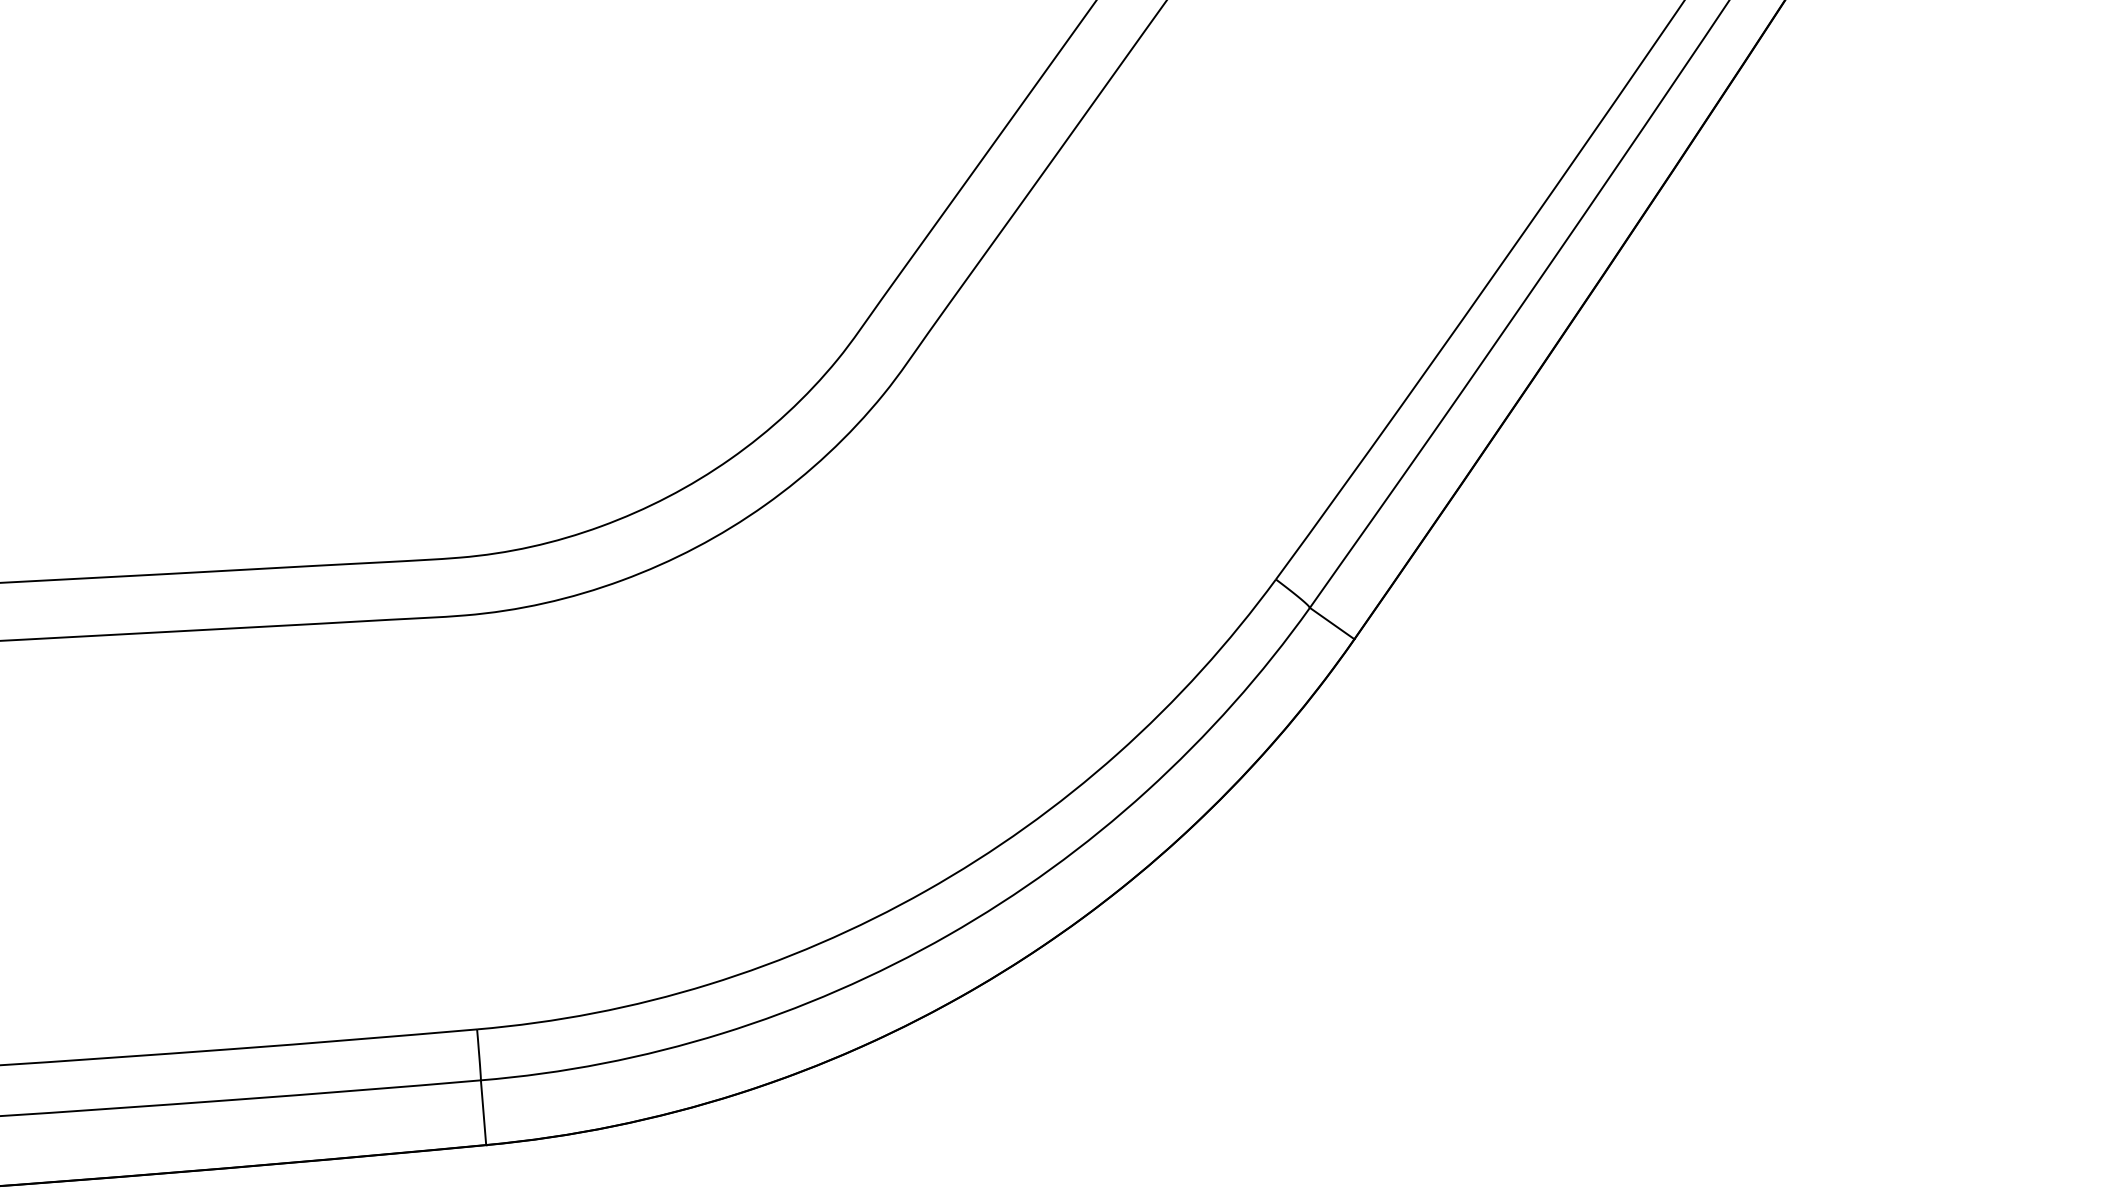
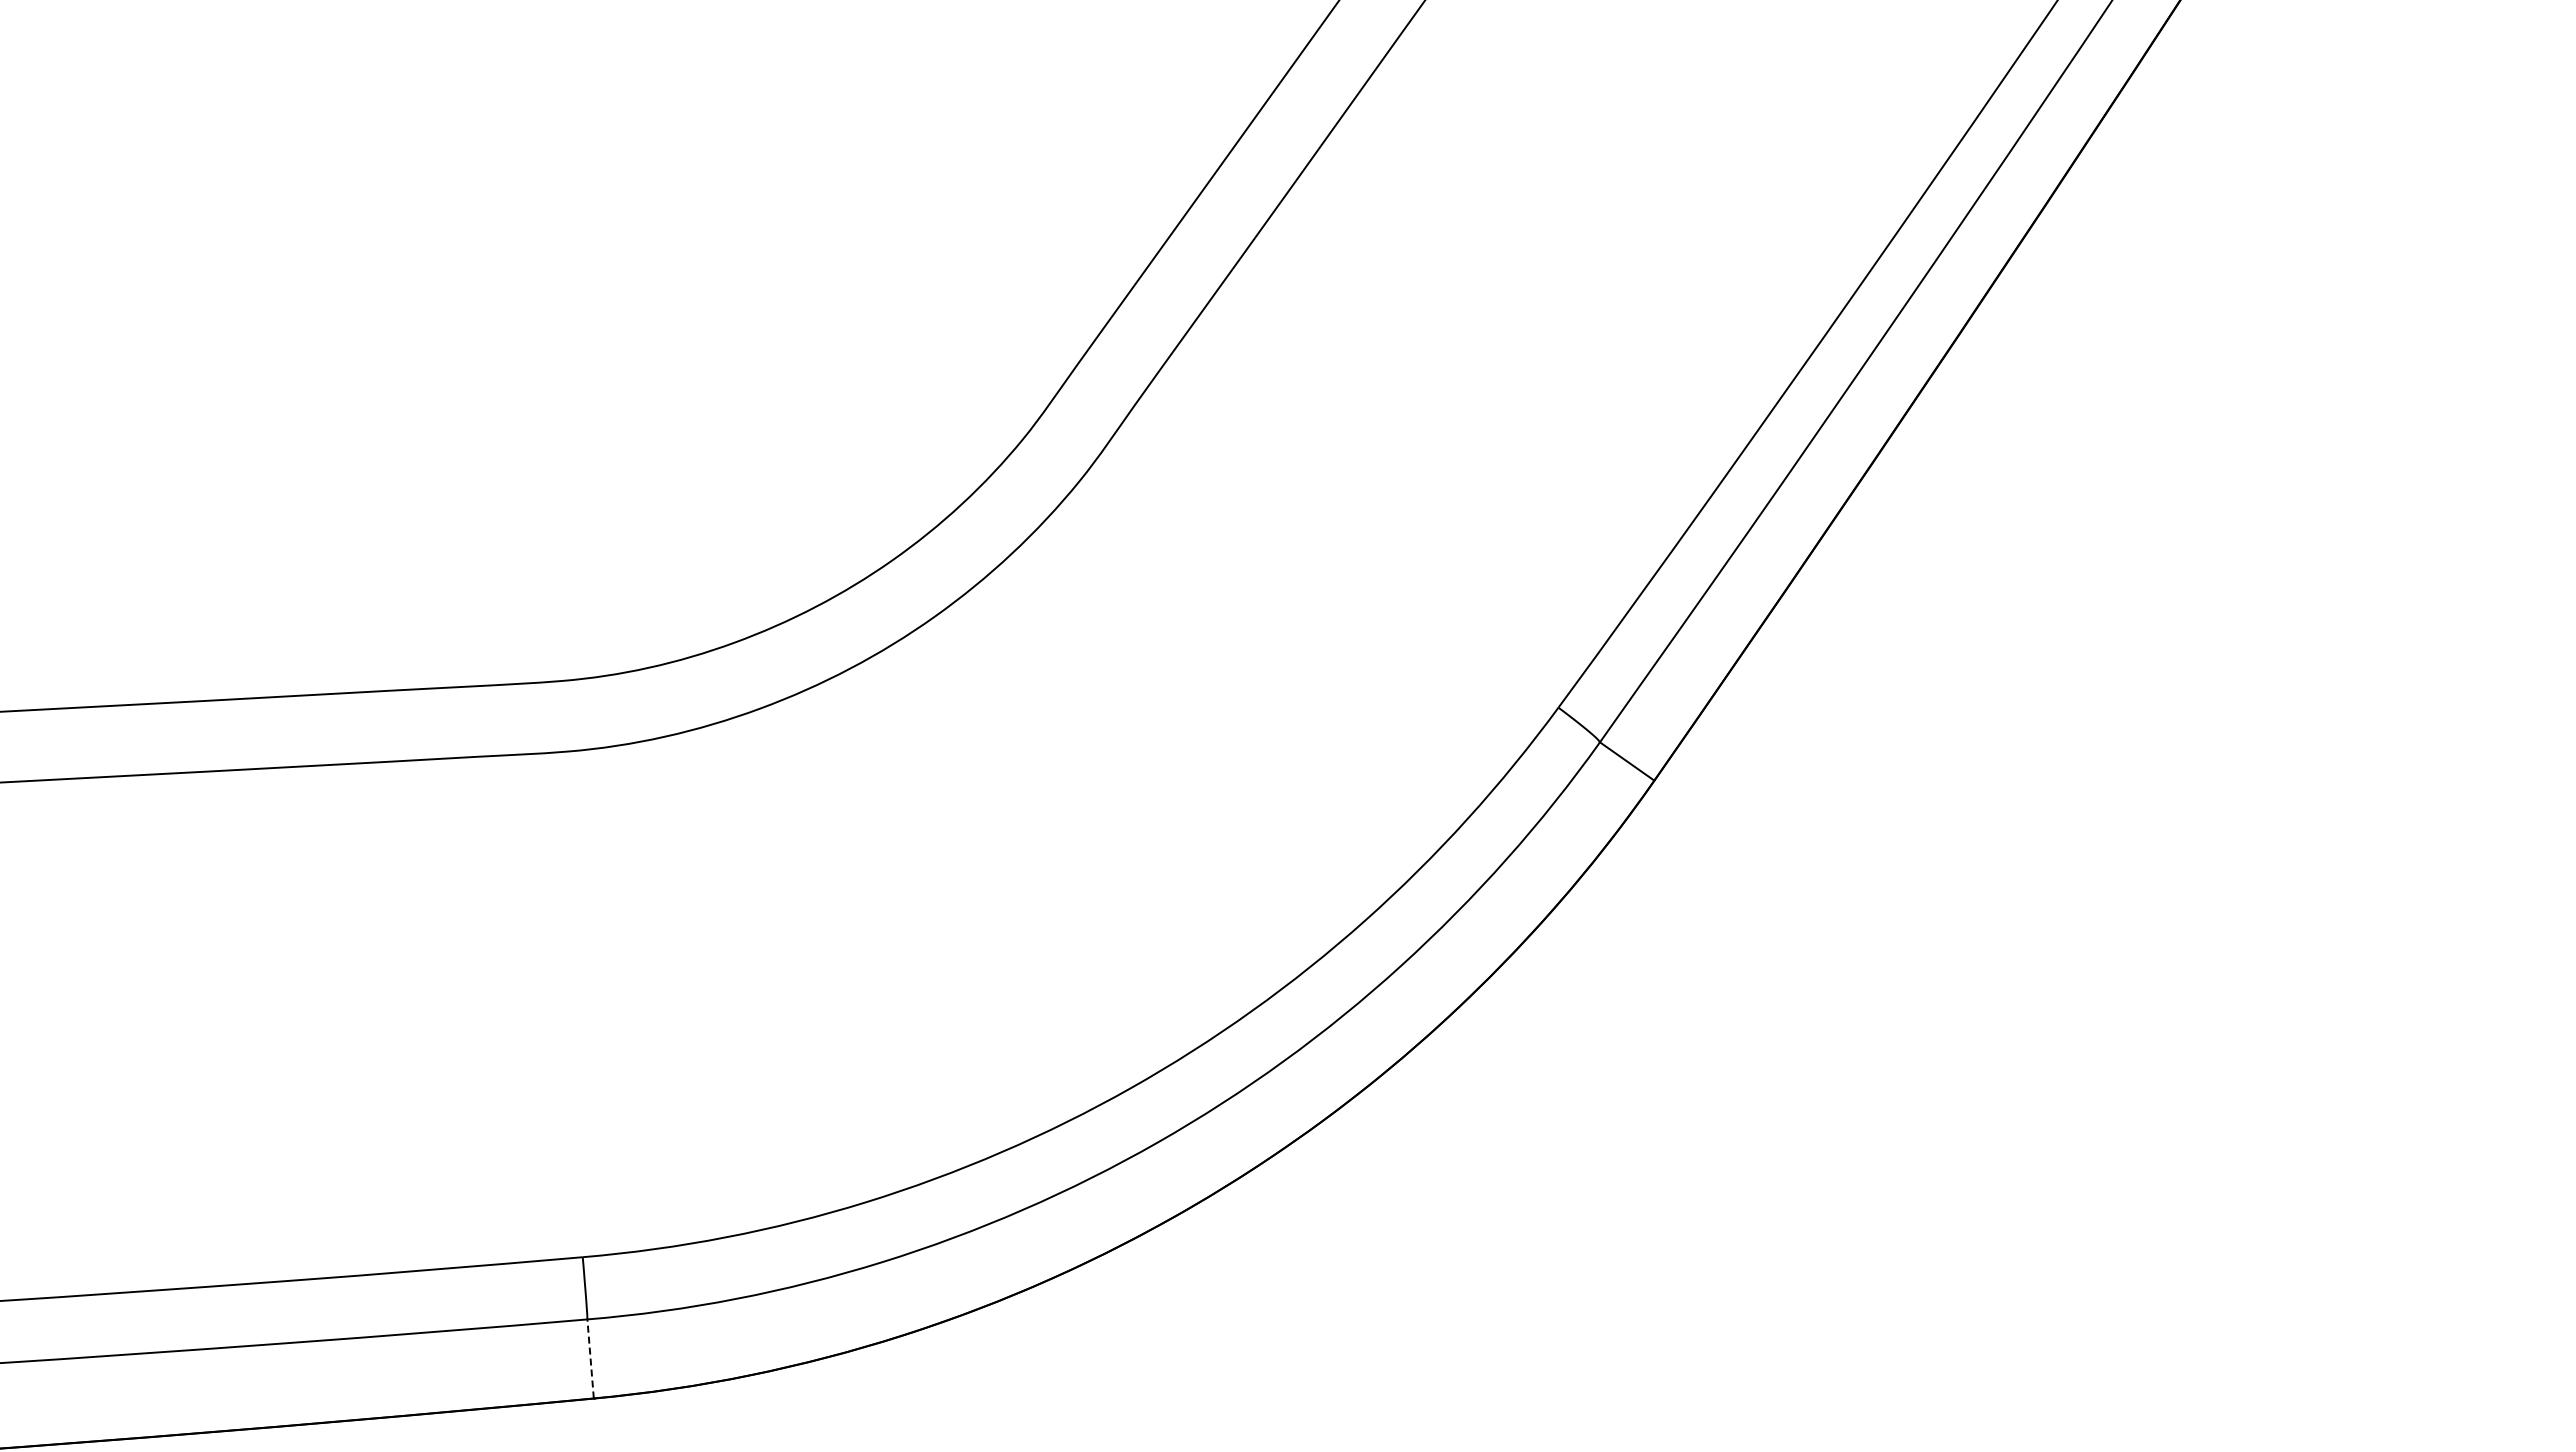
line: (483, 1112) -> (590, 1358), solid -> dashed

